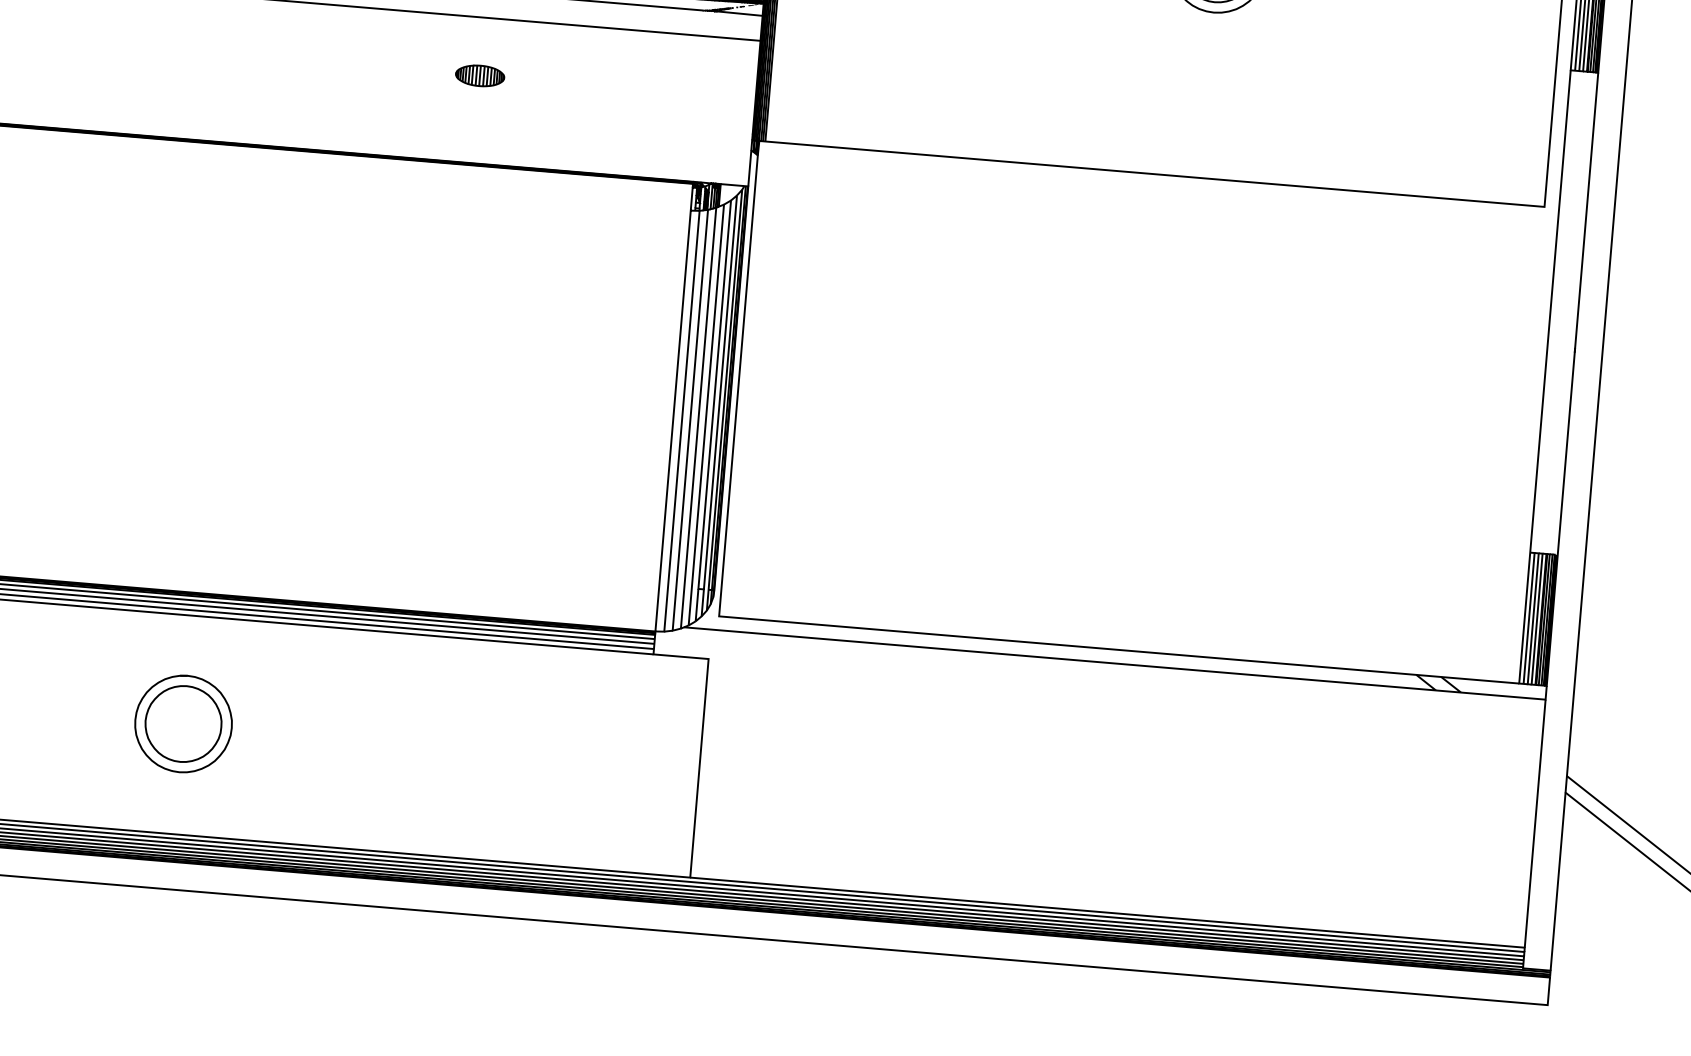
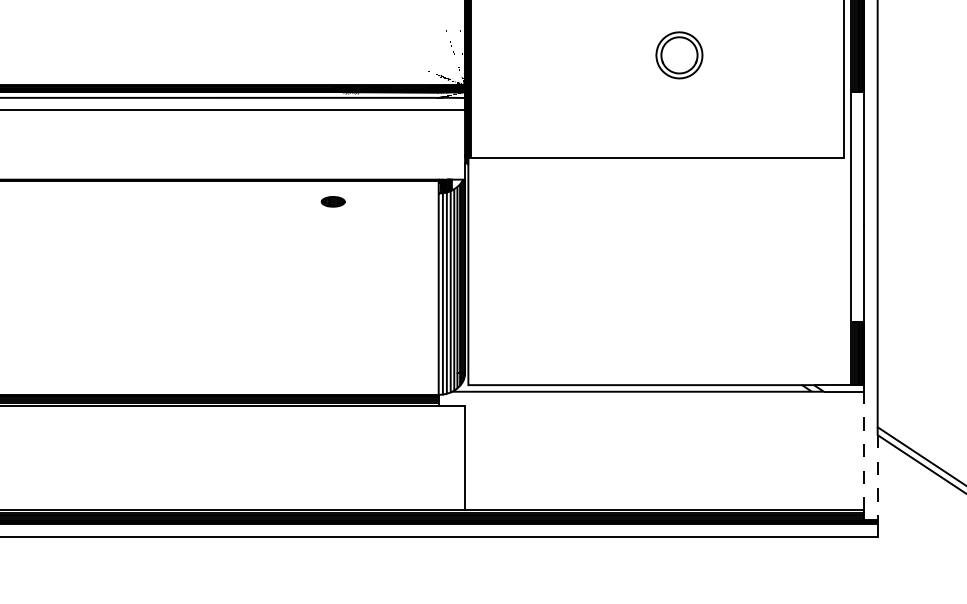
part: (478, 75) -> (332, 201), moved
part: (184, 723) -> (218, 457), removed
line: (1535, 822) -> (864, 450), solid -> dashed
line: (1557, 881) -> (877, 477), solid -> dashed

